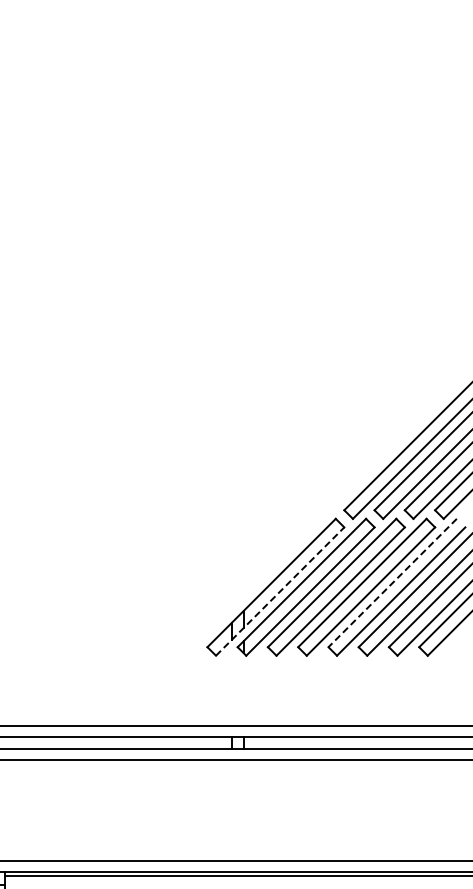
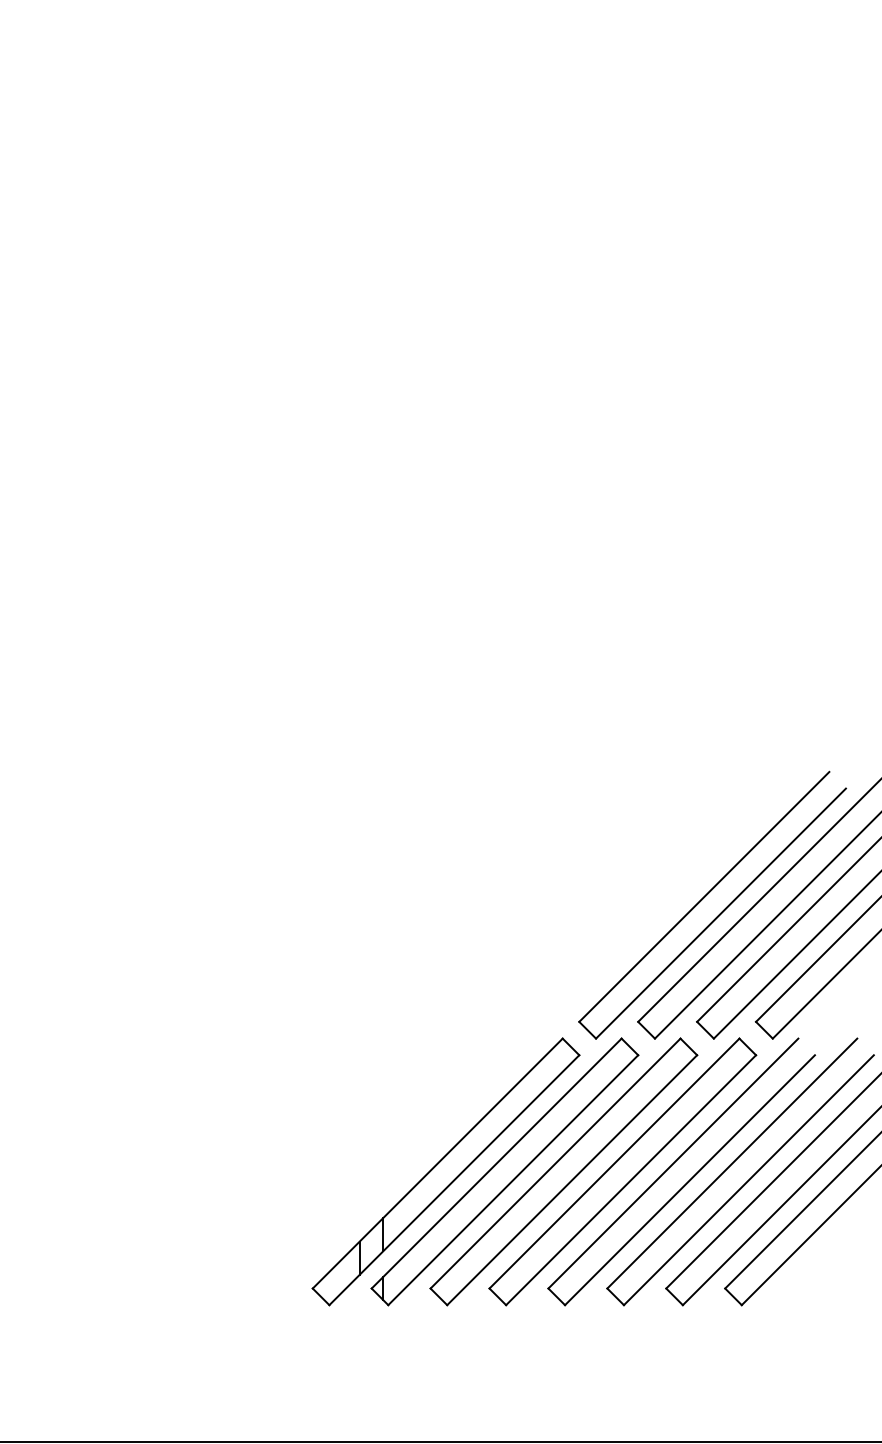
line: (392, 583) -> (673, 1164), dashed -> solid
line: (280, 591) -> (454, 1180), dashed -> solid

